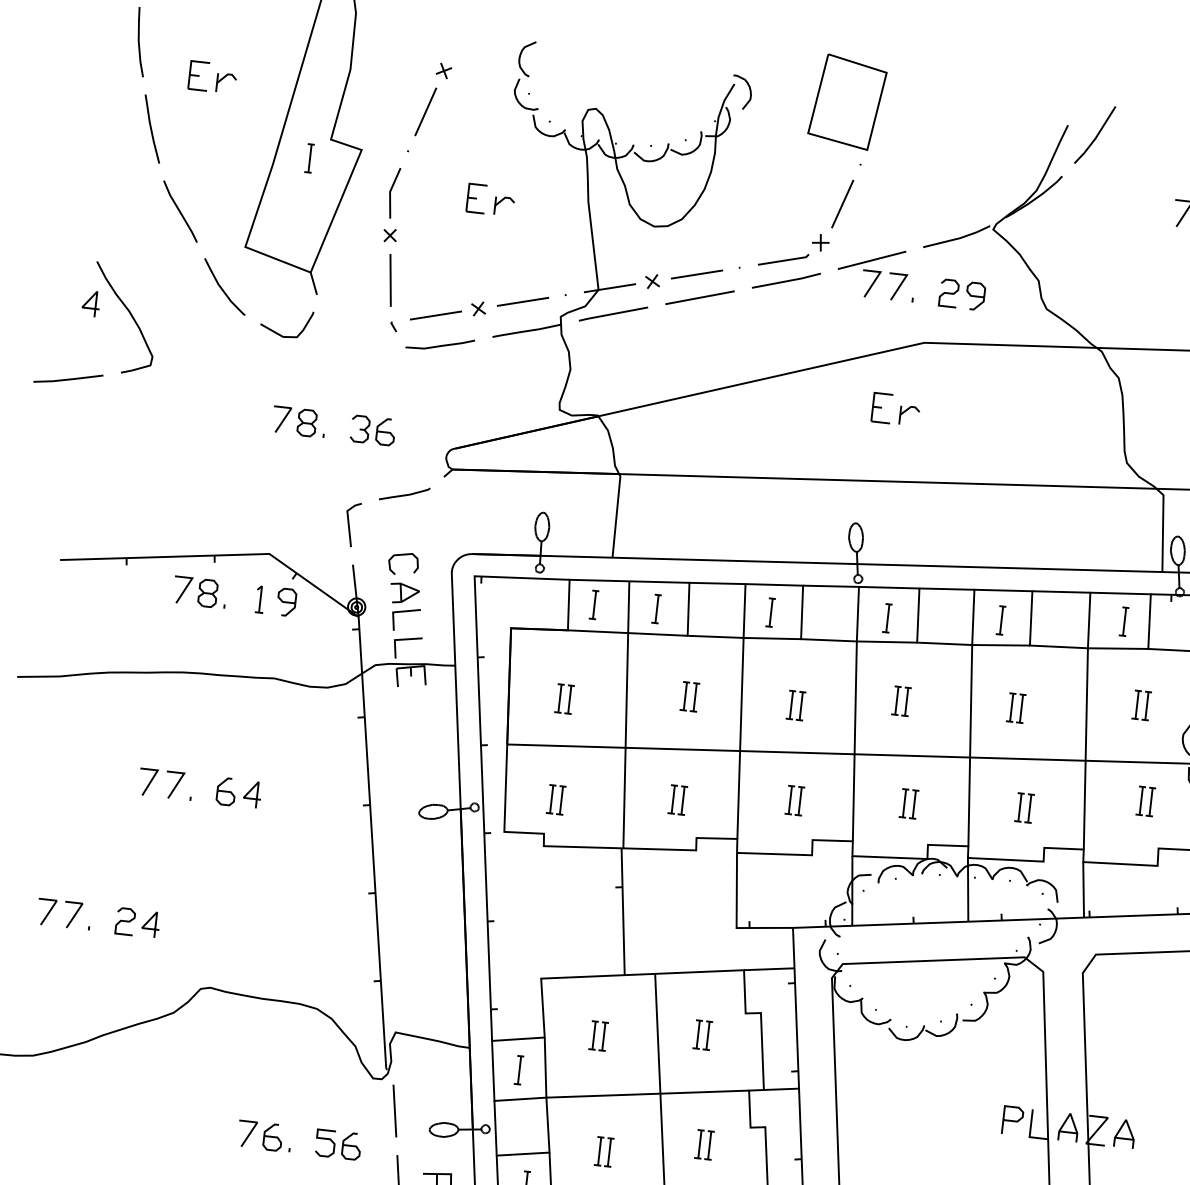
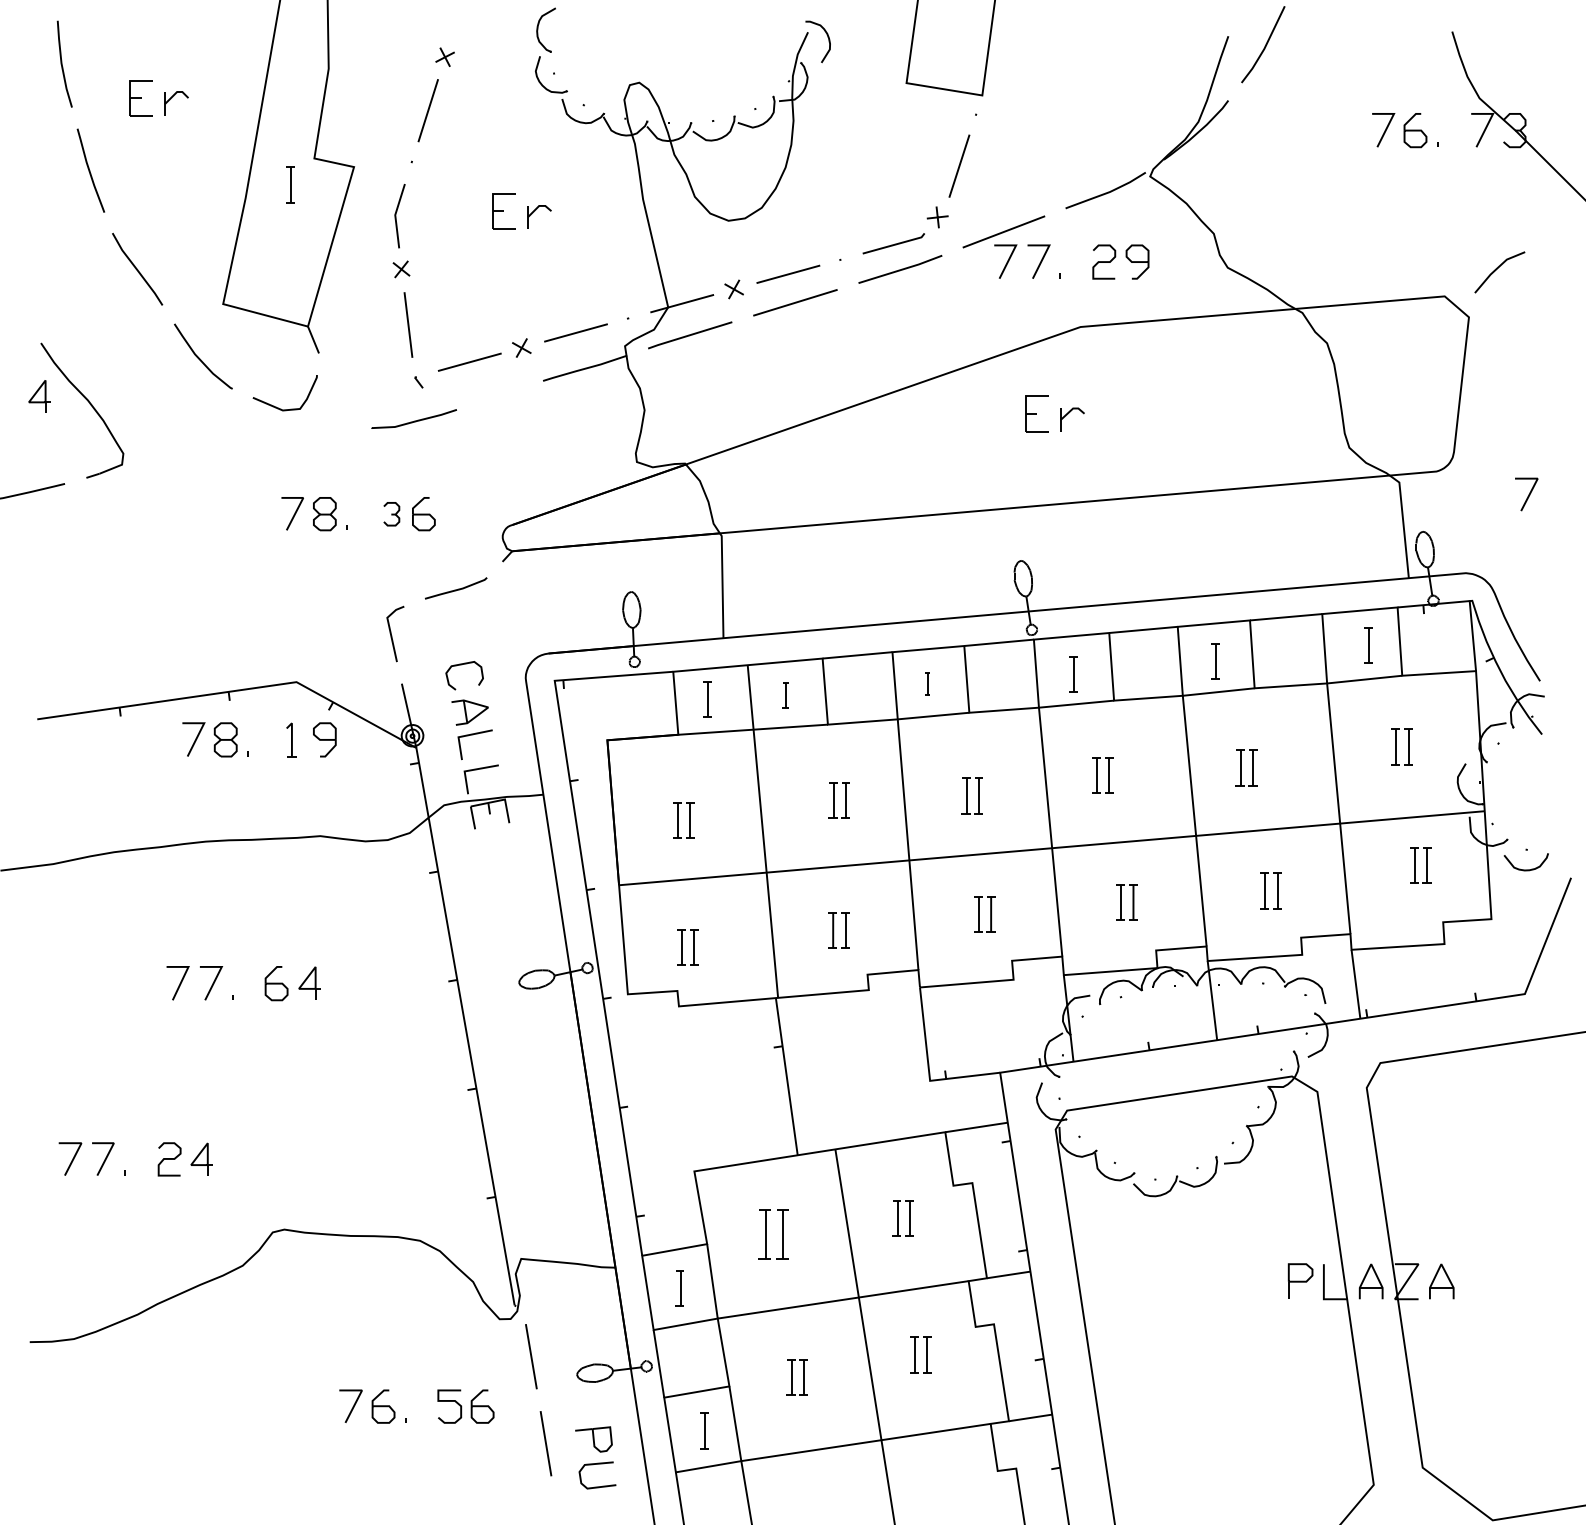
curve: (440, 345) -> (414, 420), moved
part: (360, 429) -> (391, 514), size x0.7
part: (656, 608) -> (785, 695), size x0.7
part: (770, 612) -> (927, 683), size x0.6
part: (598, 1035) -> (773, 1234), size x1.4

